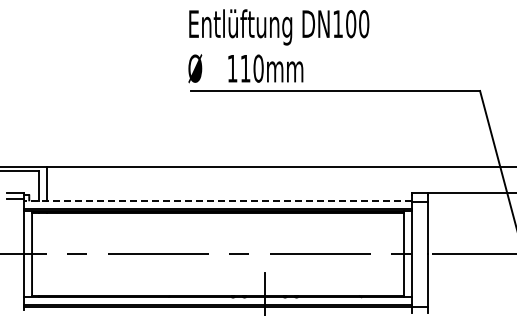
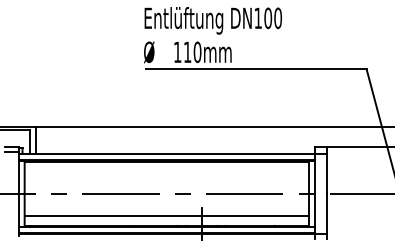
line: (218, 201) -> (166, 153), dashed -> solid
line: (218, 283) -> (166, 216), added

